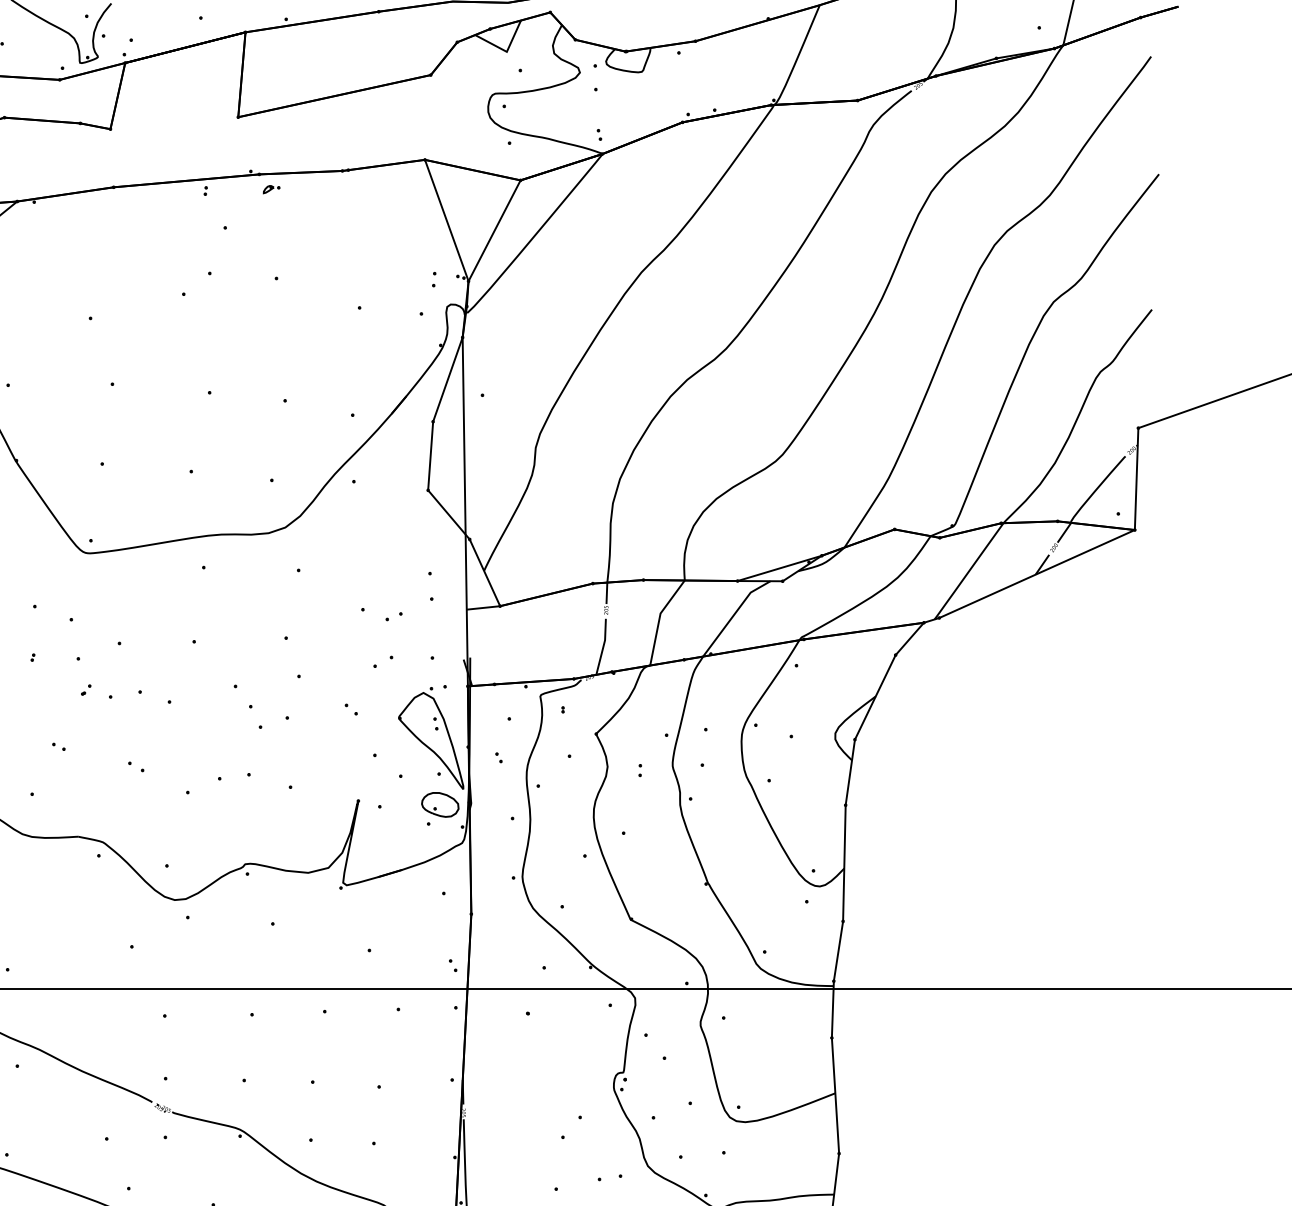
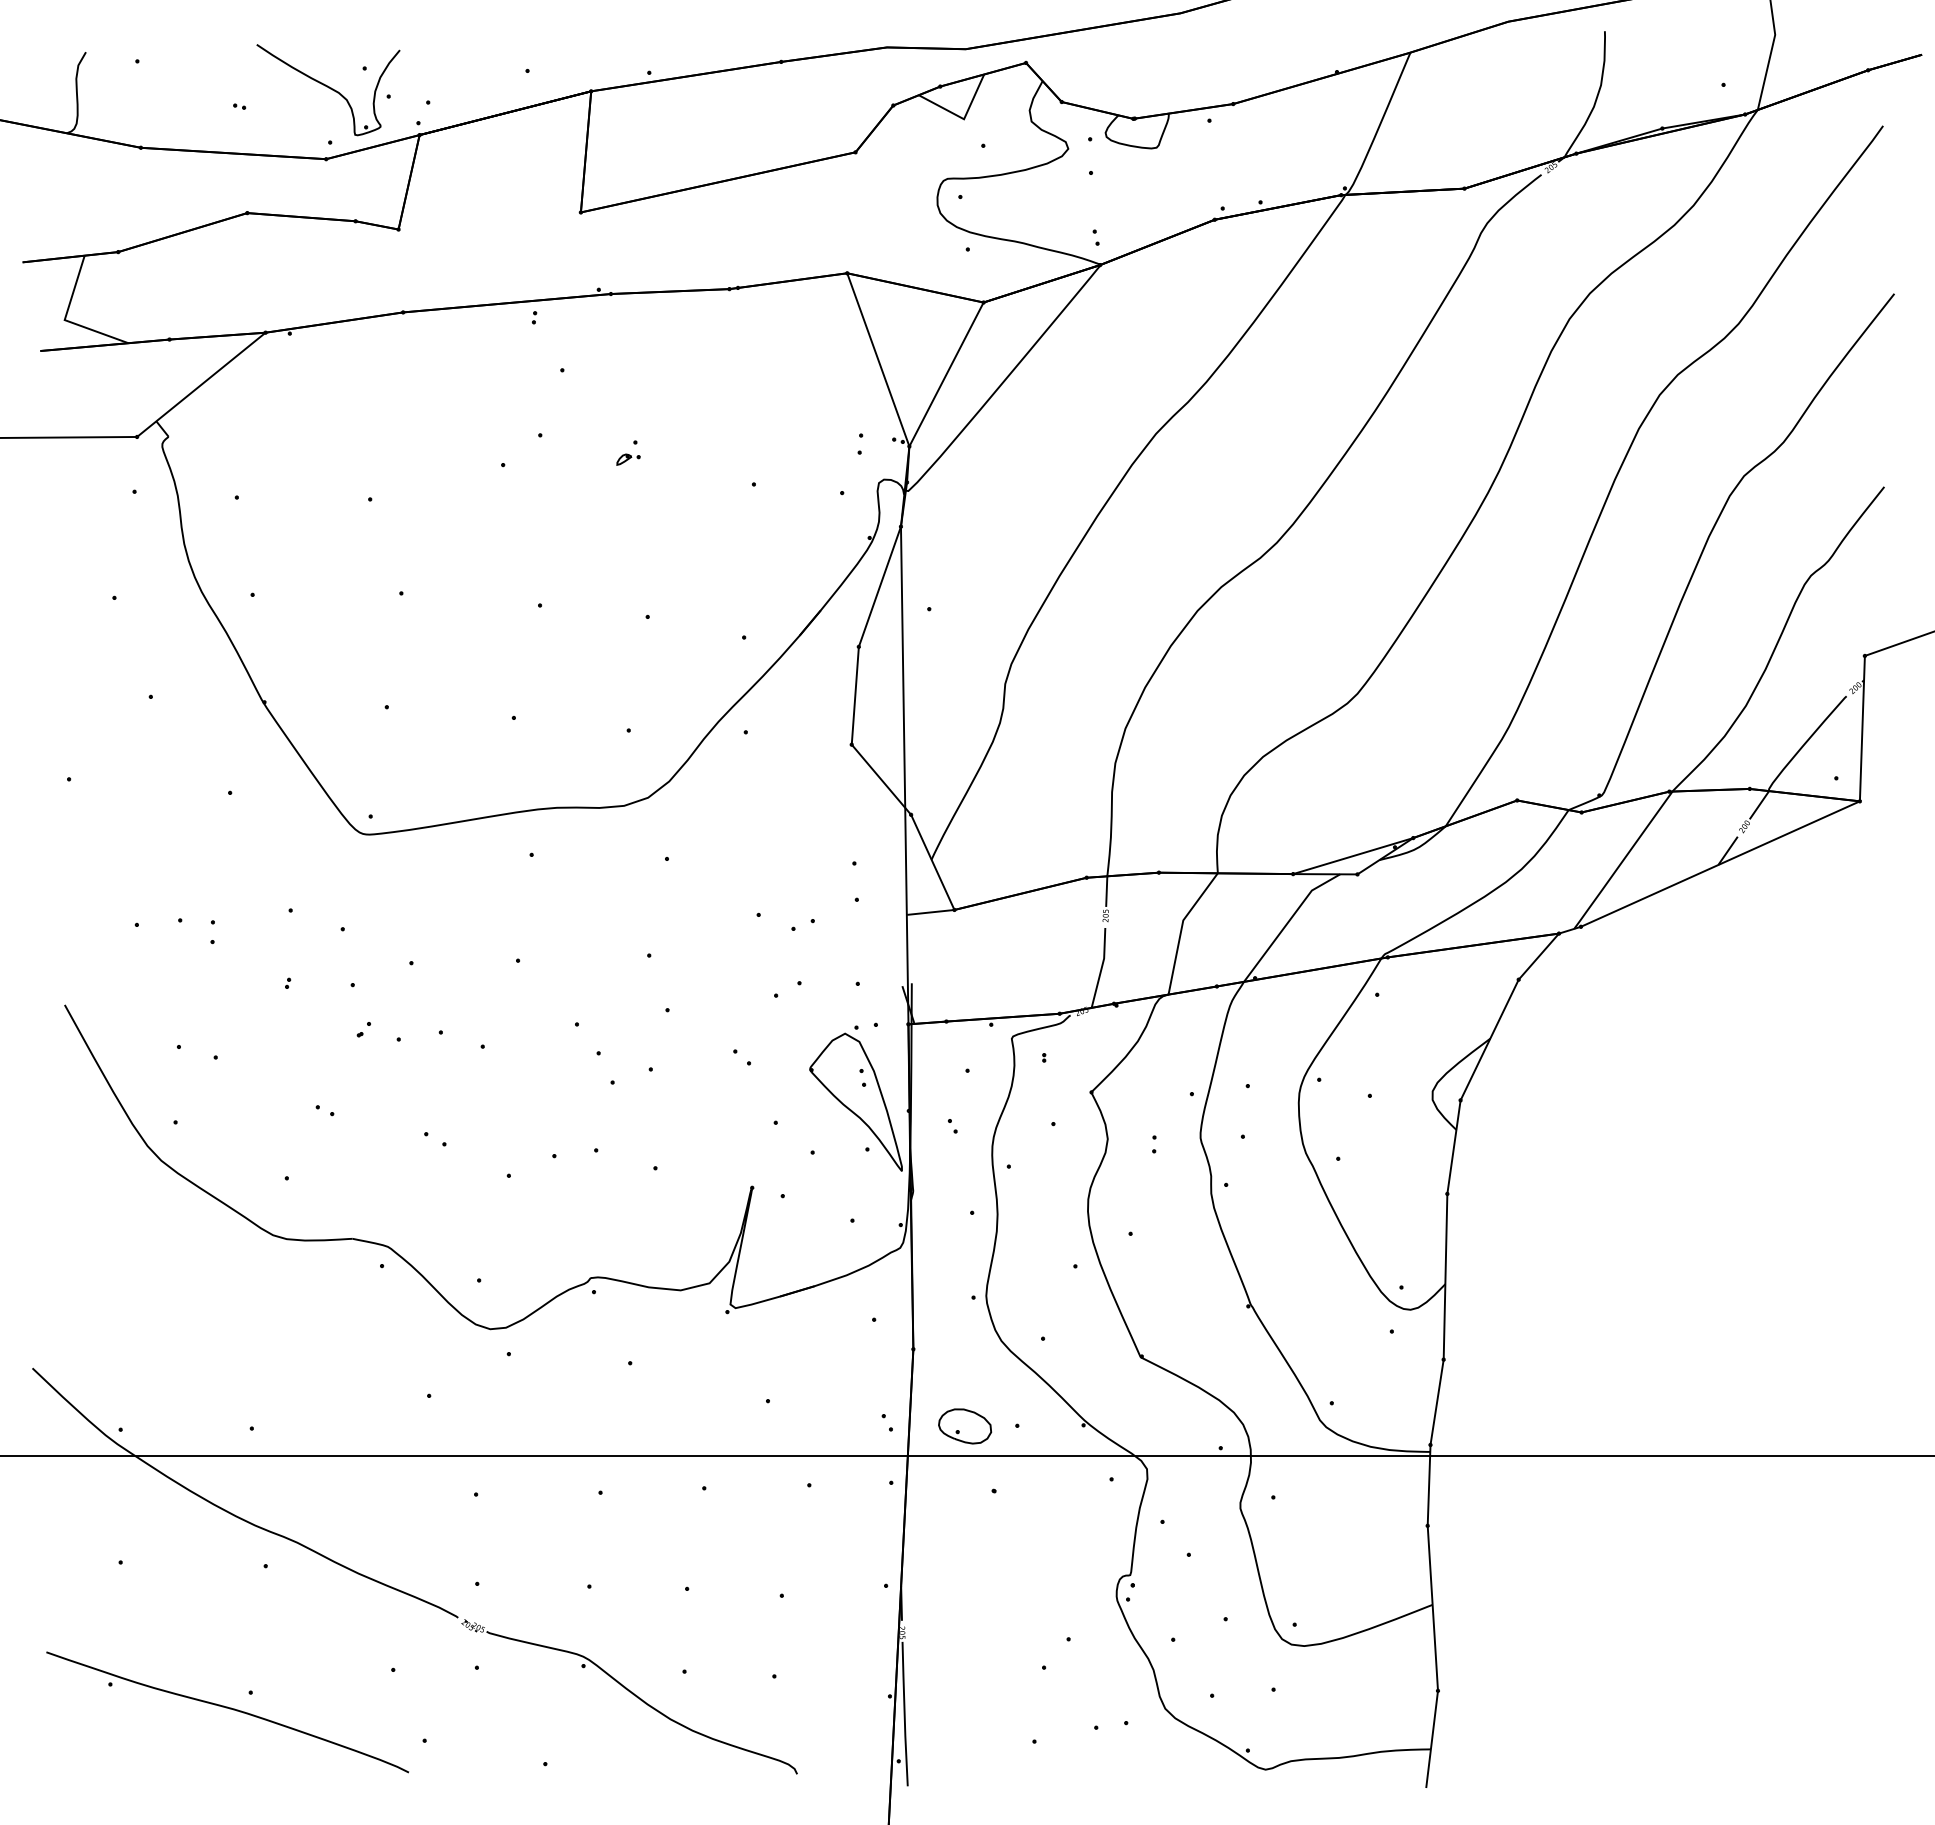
part: (271, 189) -> (628, 459), moved
part: (440, 804) -> (965, 1426), moved

